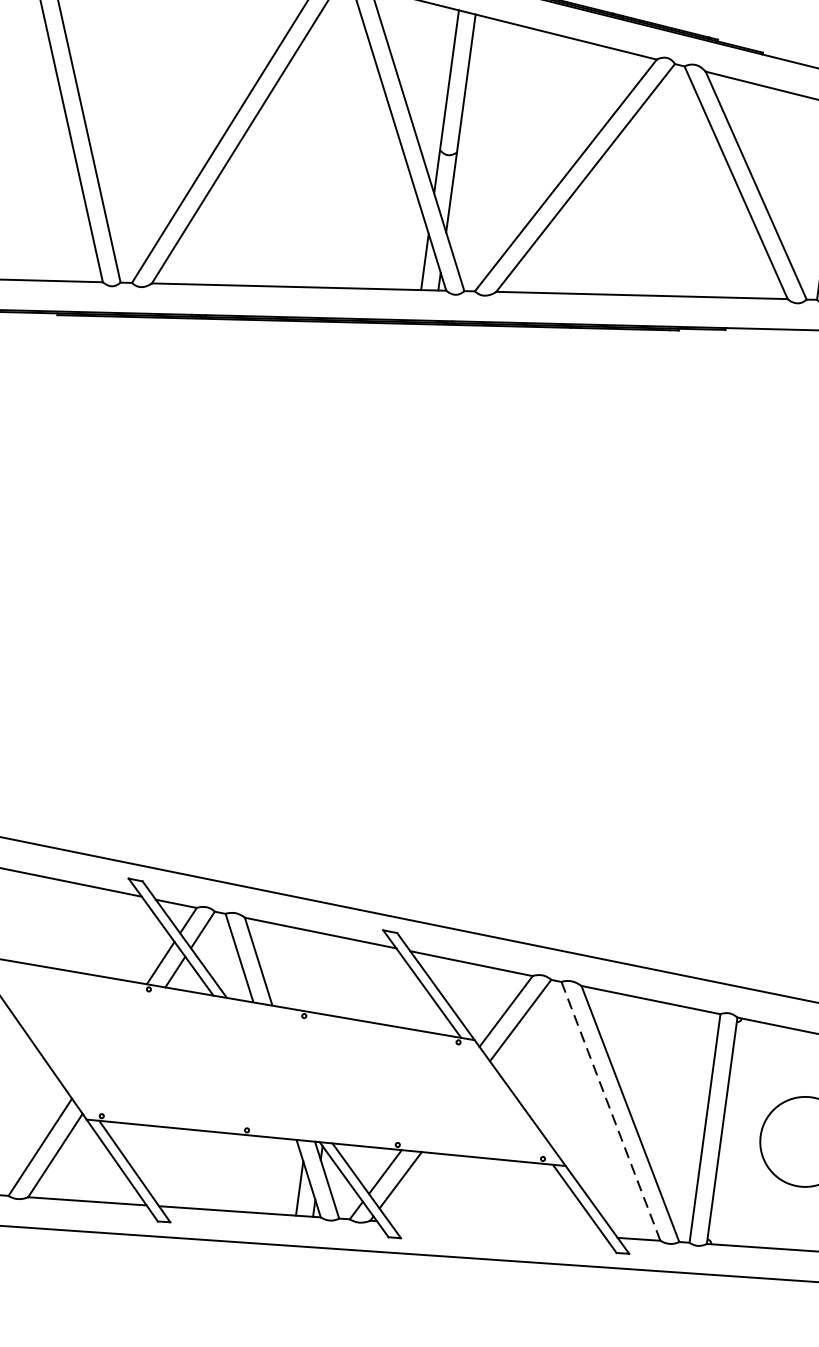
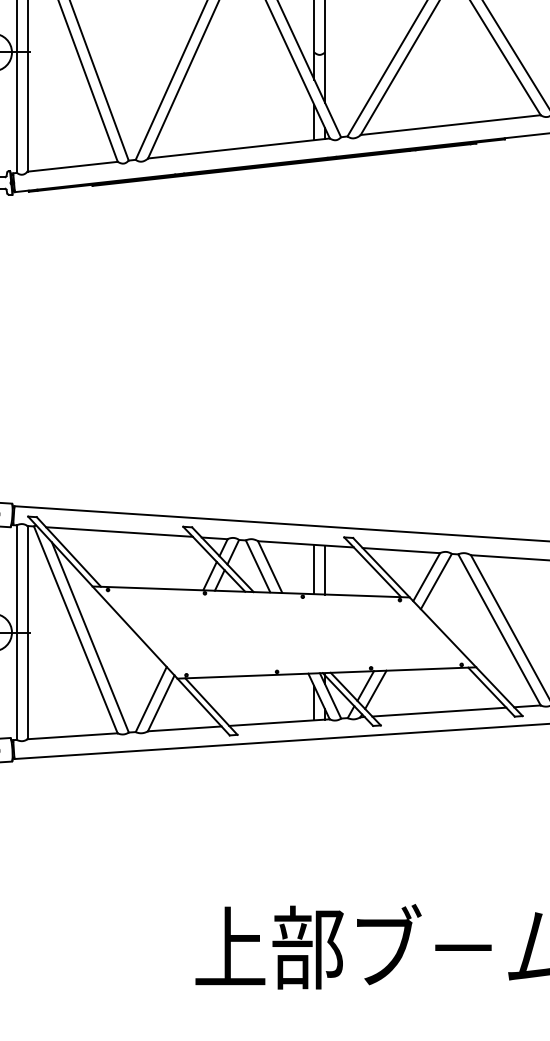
line: (328, 975) -> (314, 569), added
line: (344, 977) -> (324, 569), added
line: (611, 1110) -> (499, 629), dashed -> solid
line: (497, 1228) -> (439, 711), added

